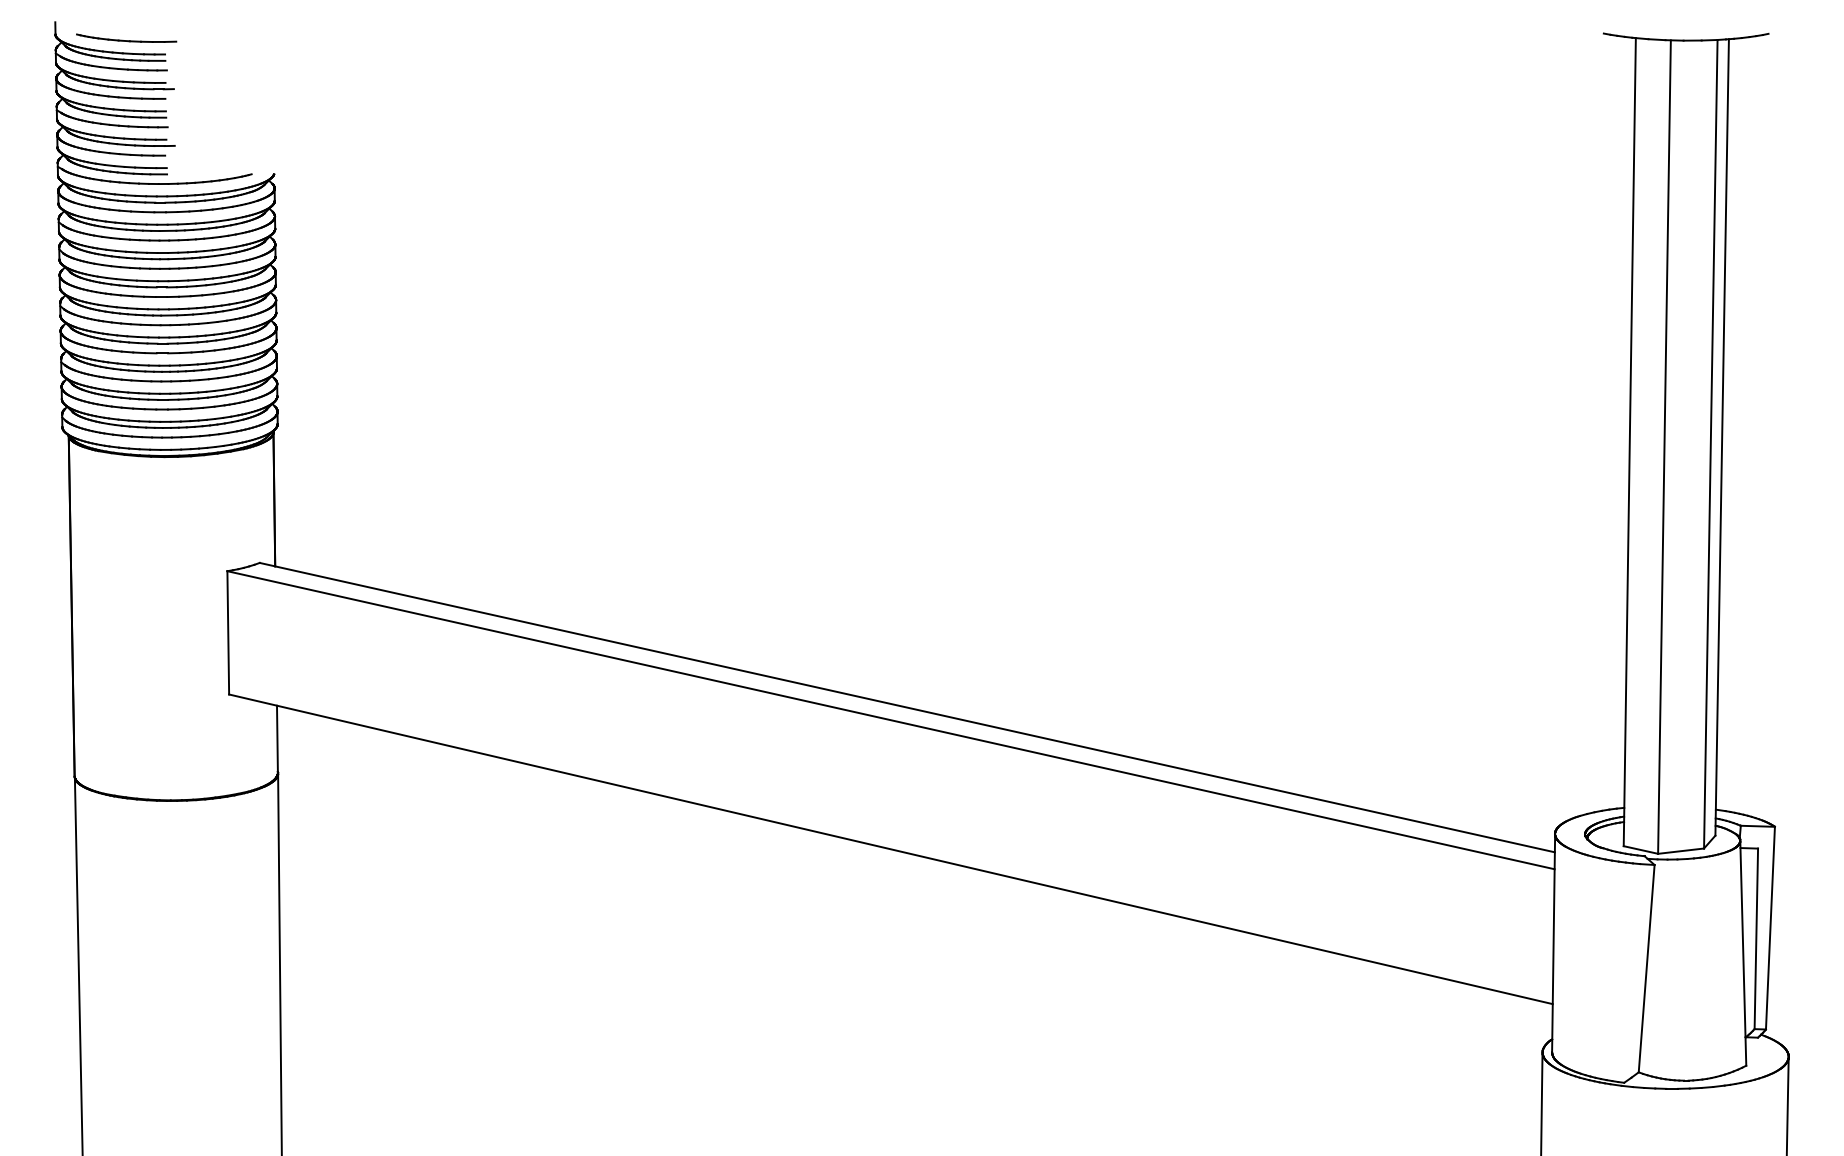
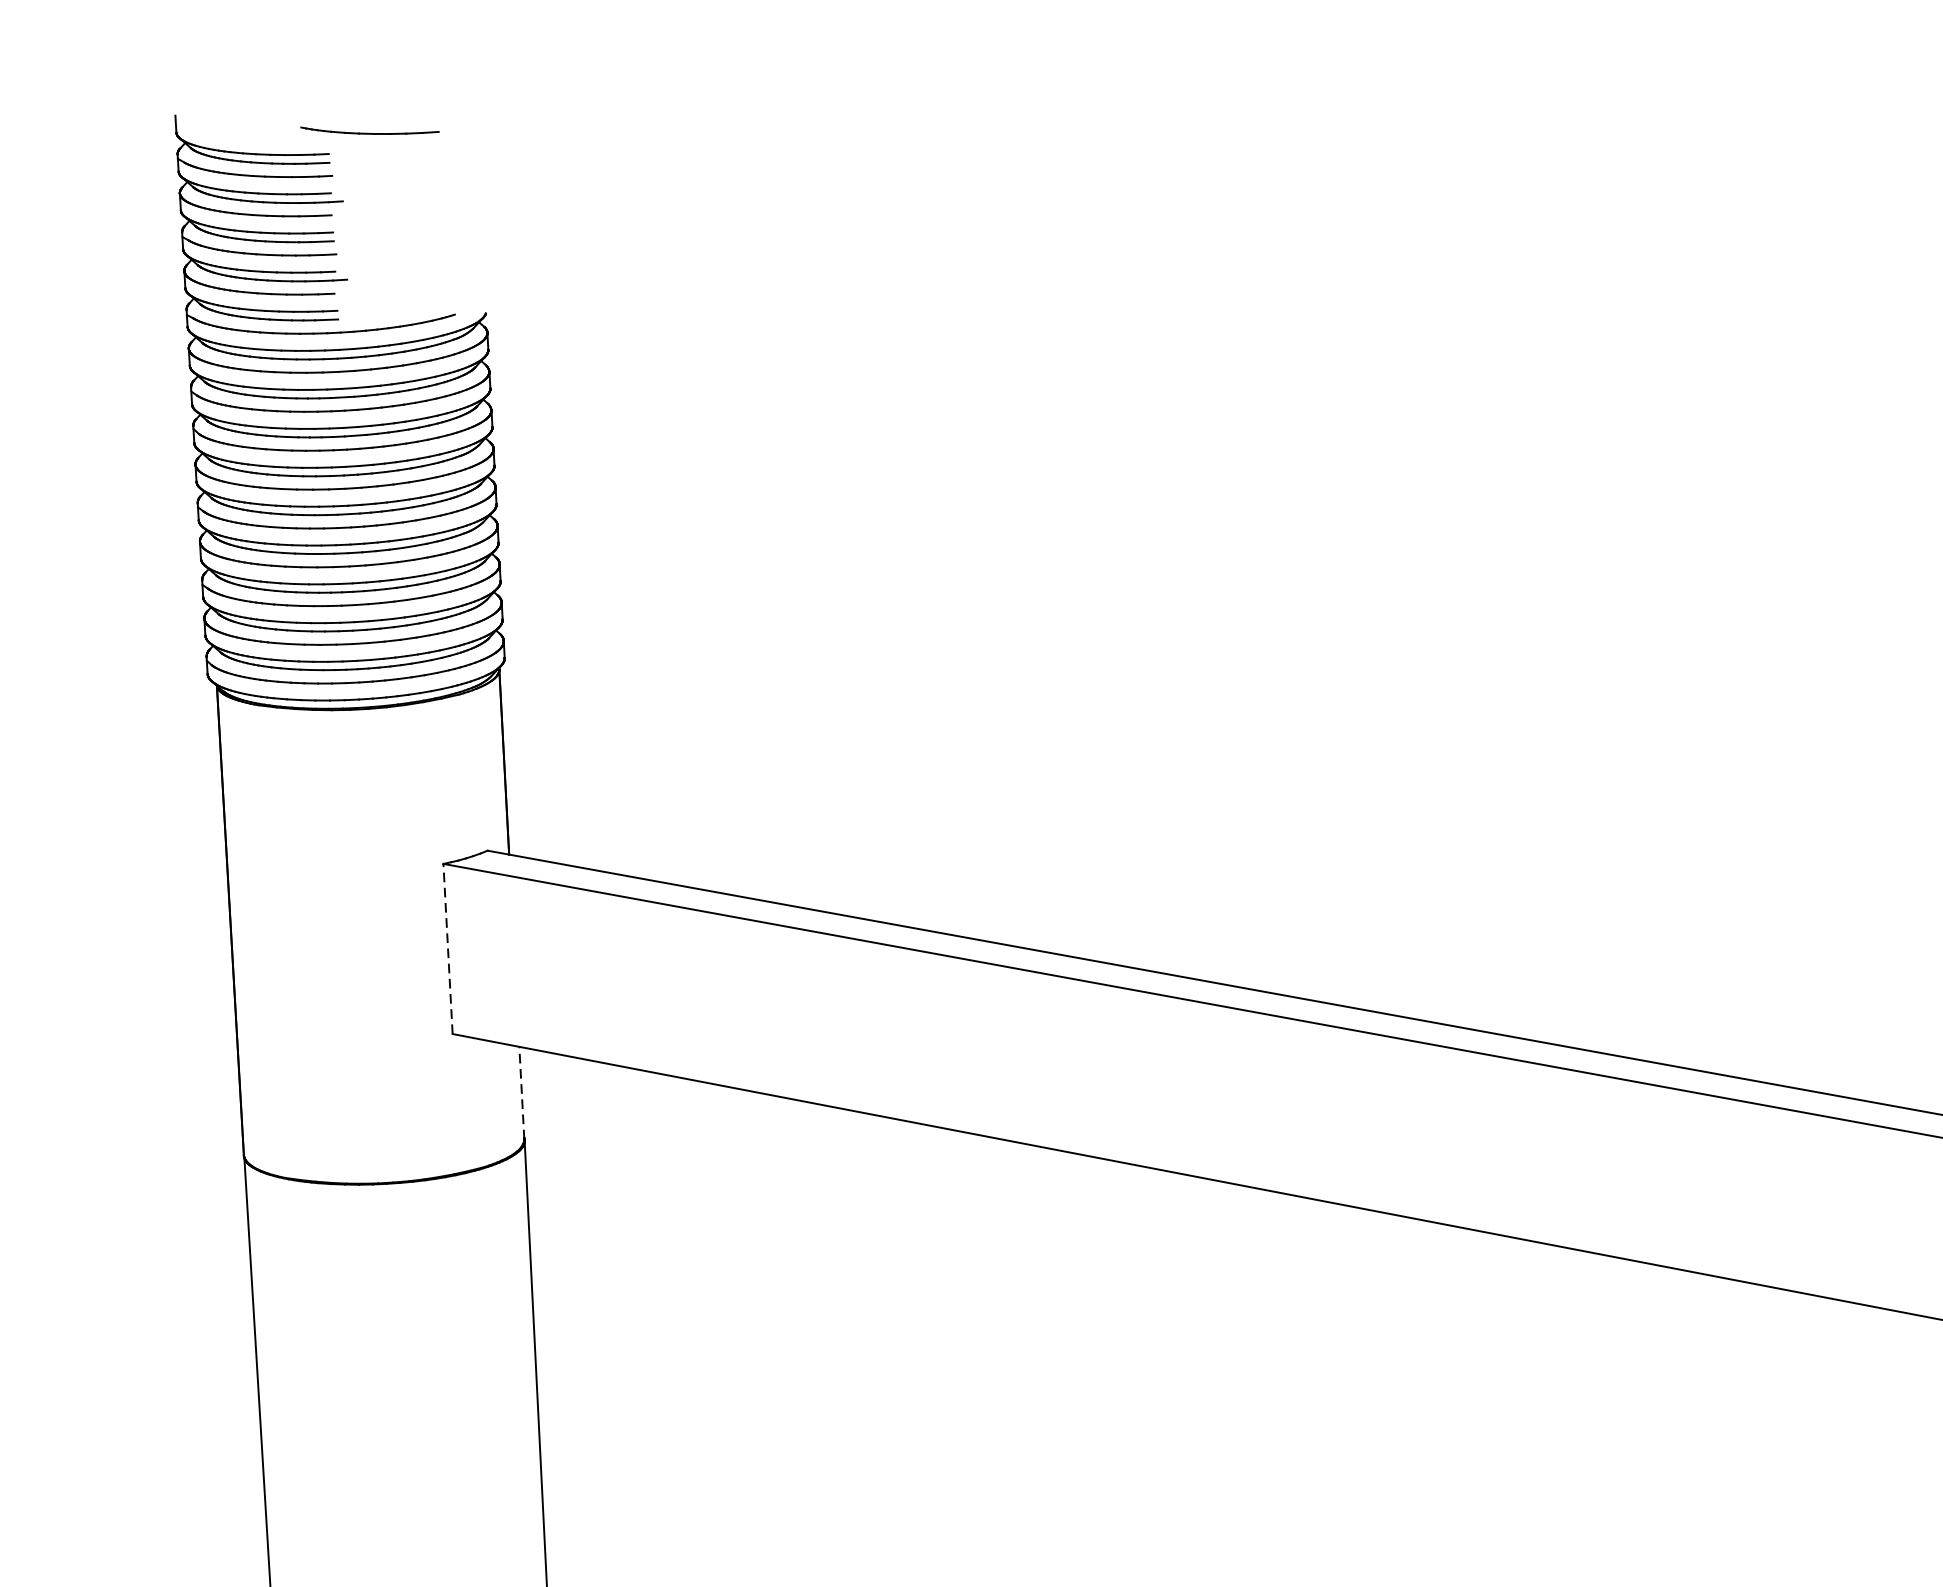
part: (126, 37) -> (369, 128), moved
line: (228, 632) -> (448, 948), solid -> dashed
line: (277, 739) -> (521, 1093), solid -> dashed

